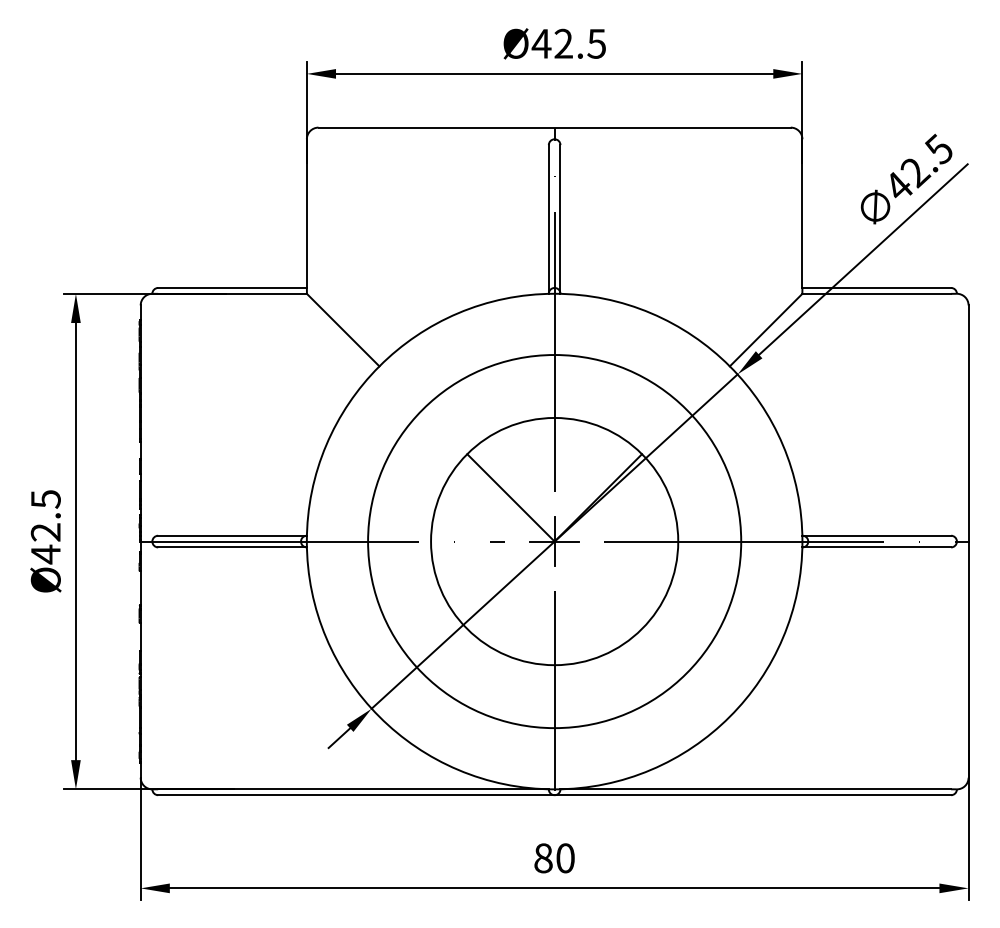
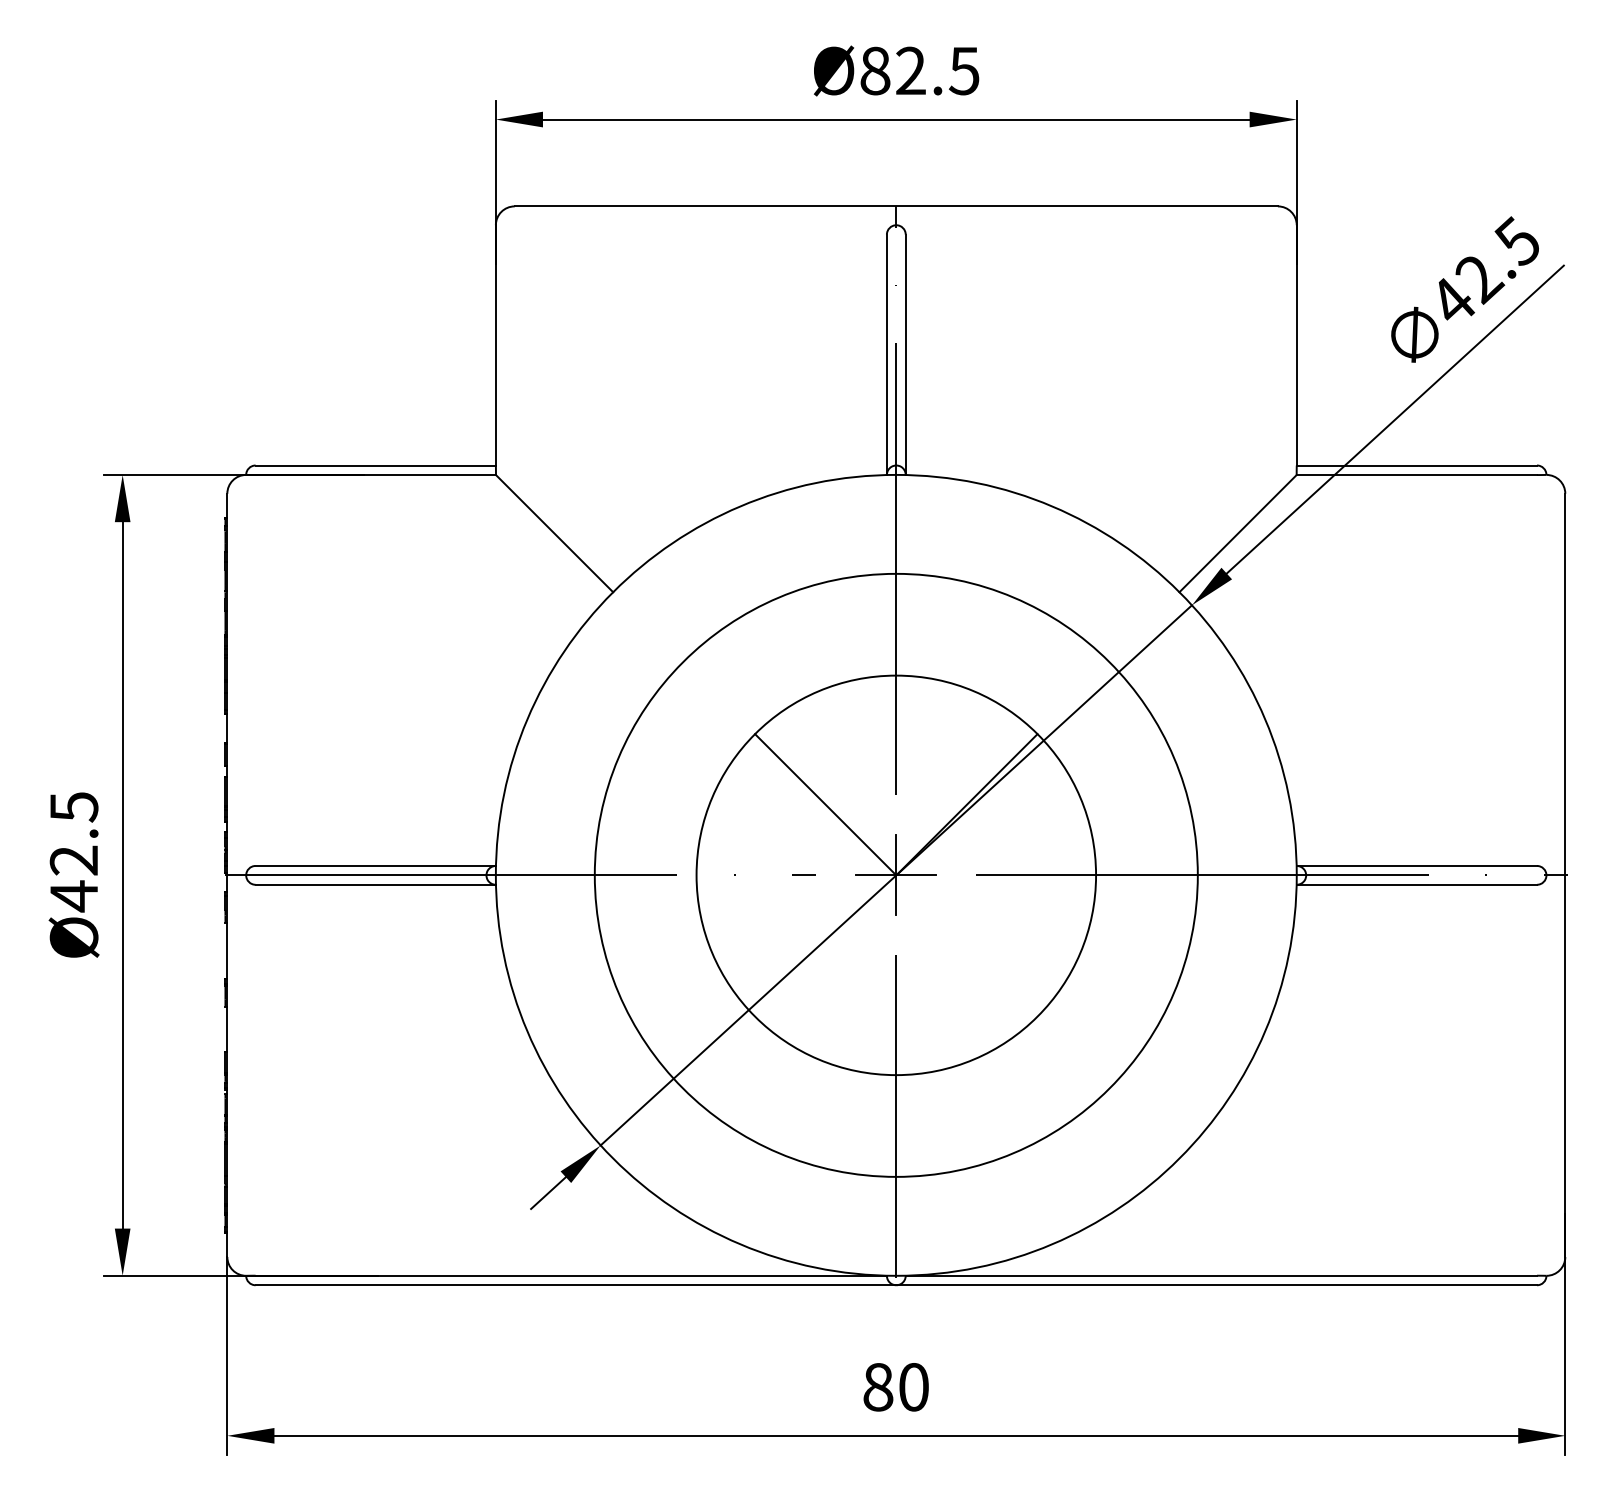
text: (541, 43) -> (875, 70), Ø42.5 -> Ø82.5

